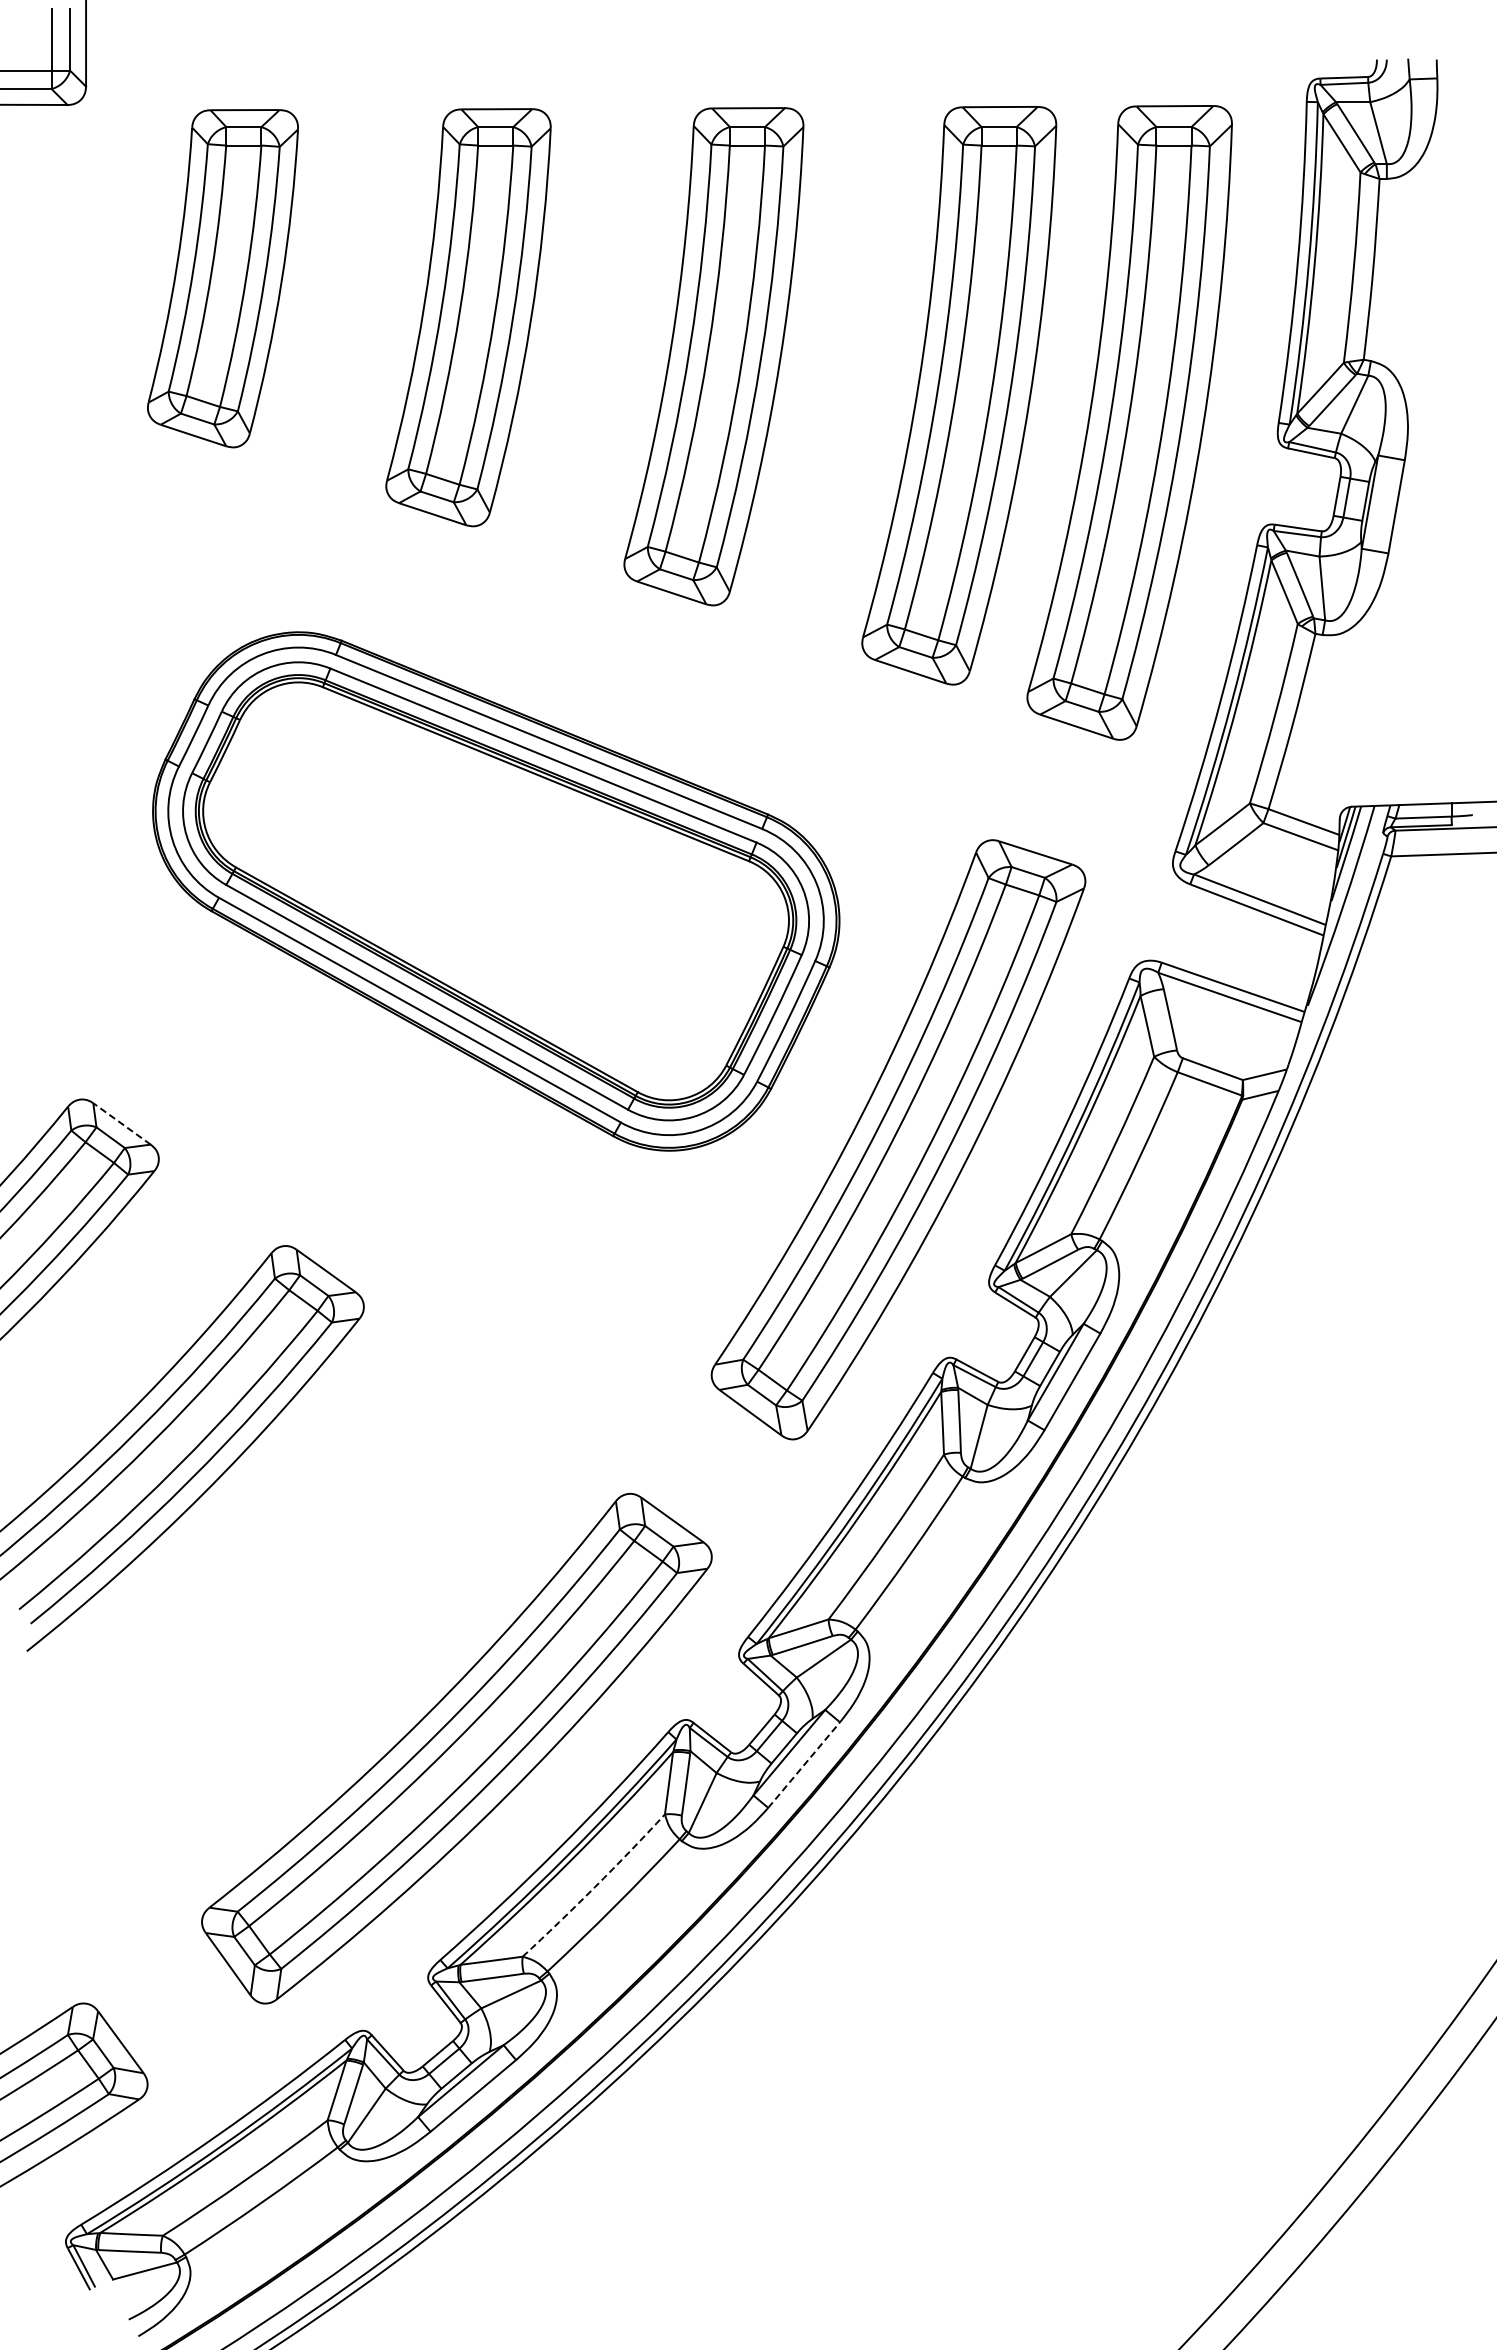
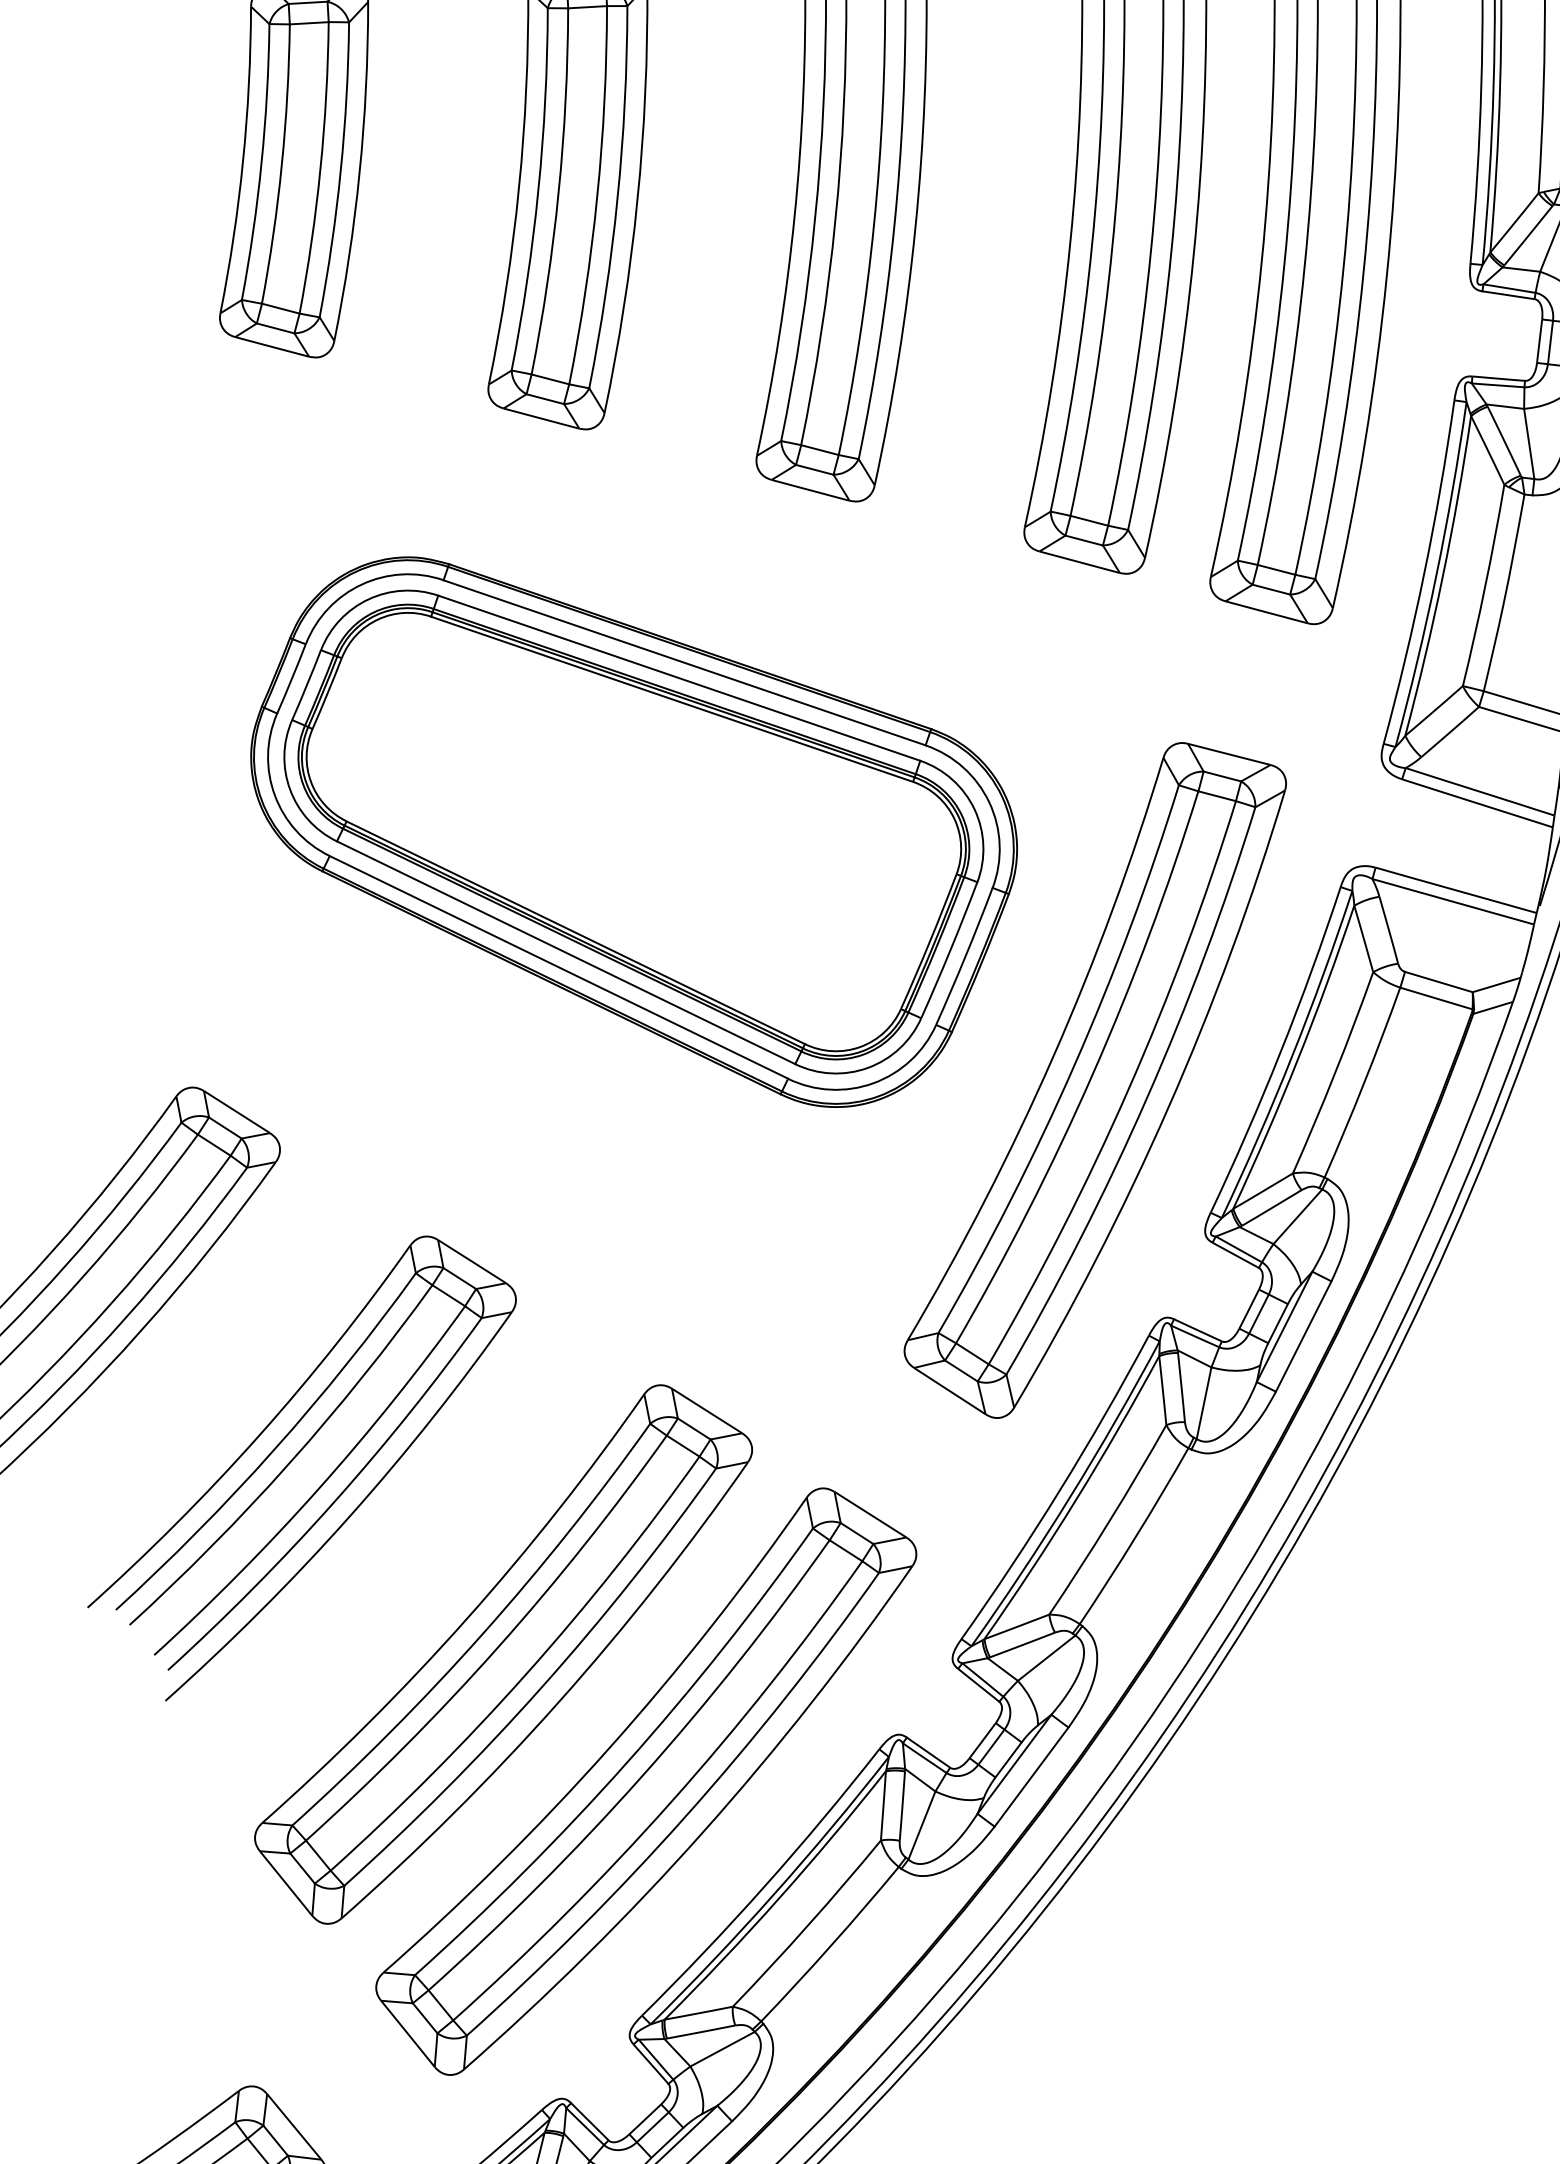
line: (121, 1123) -> (236, 1111), dashed -> solid
part: (334, 1626) -> (503, 1653), added
line: (804, 1765) -> (1032, 1777), dashed -> solid
arc: (595, 1886) -> (808, 1924), dashed -> solid

